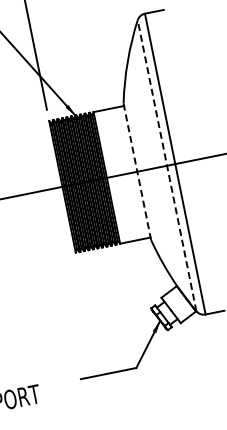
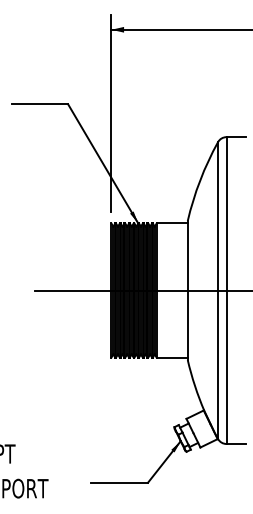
line: (167, 165) -> (218, 290), dashed -> solid
line: (137, 171) -> (187, 290), dashed -> solid

